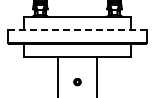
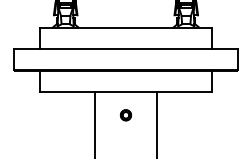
line: (77, 30) -> (126, 49), dashed -> solid
part: (77, 82) -> (126, 116), moved

